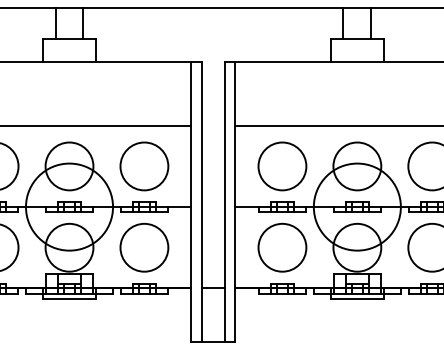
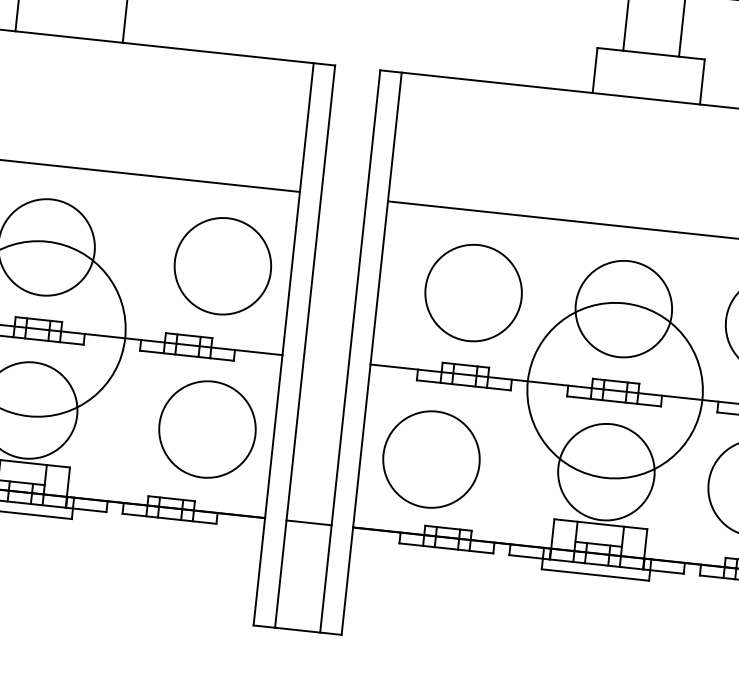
circle: (144, 166) -> (223, 266), moved
circle: (144, 247) -> (207, 429), moved
circle: (282, 247) -> (431, 459), moved

